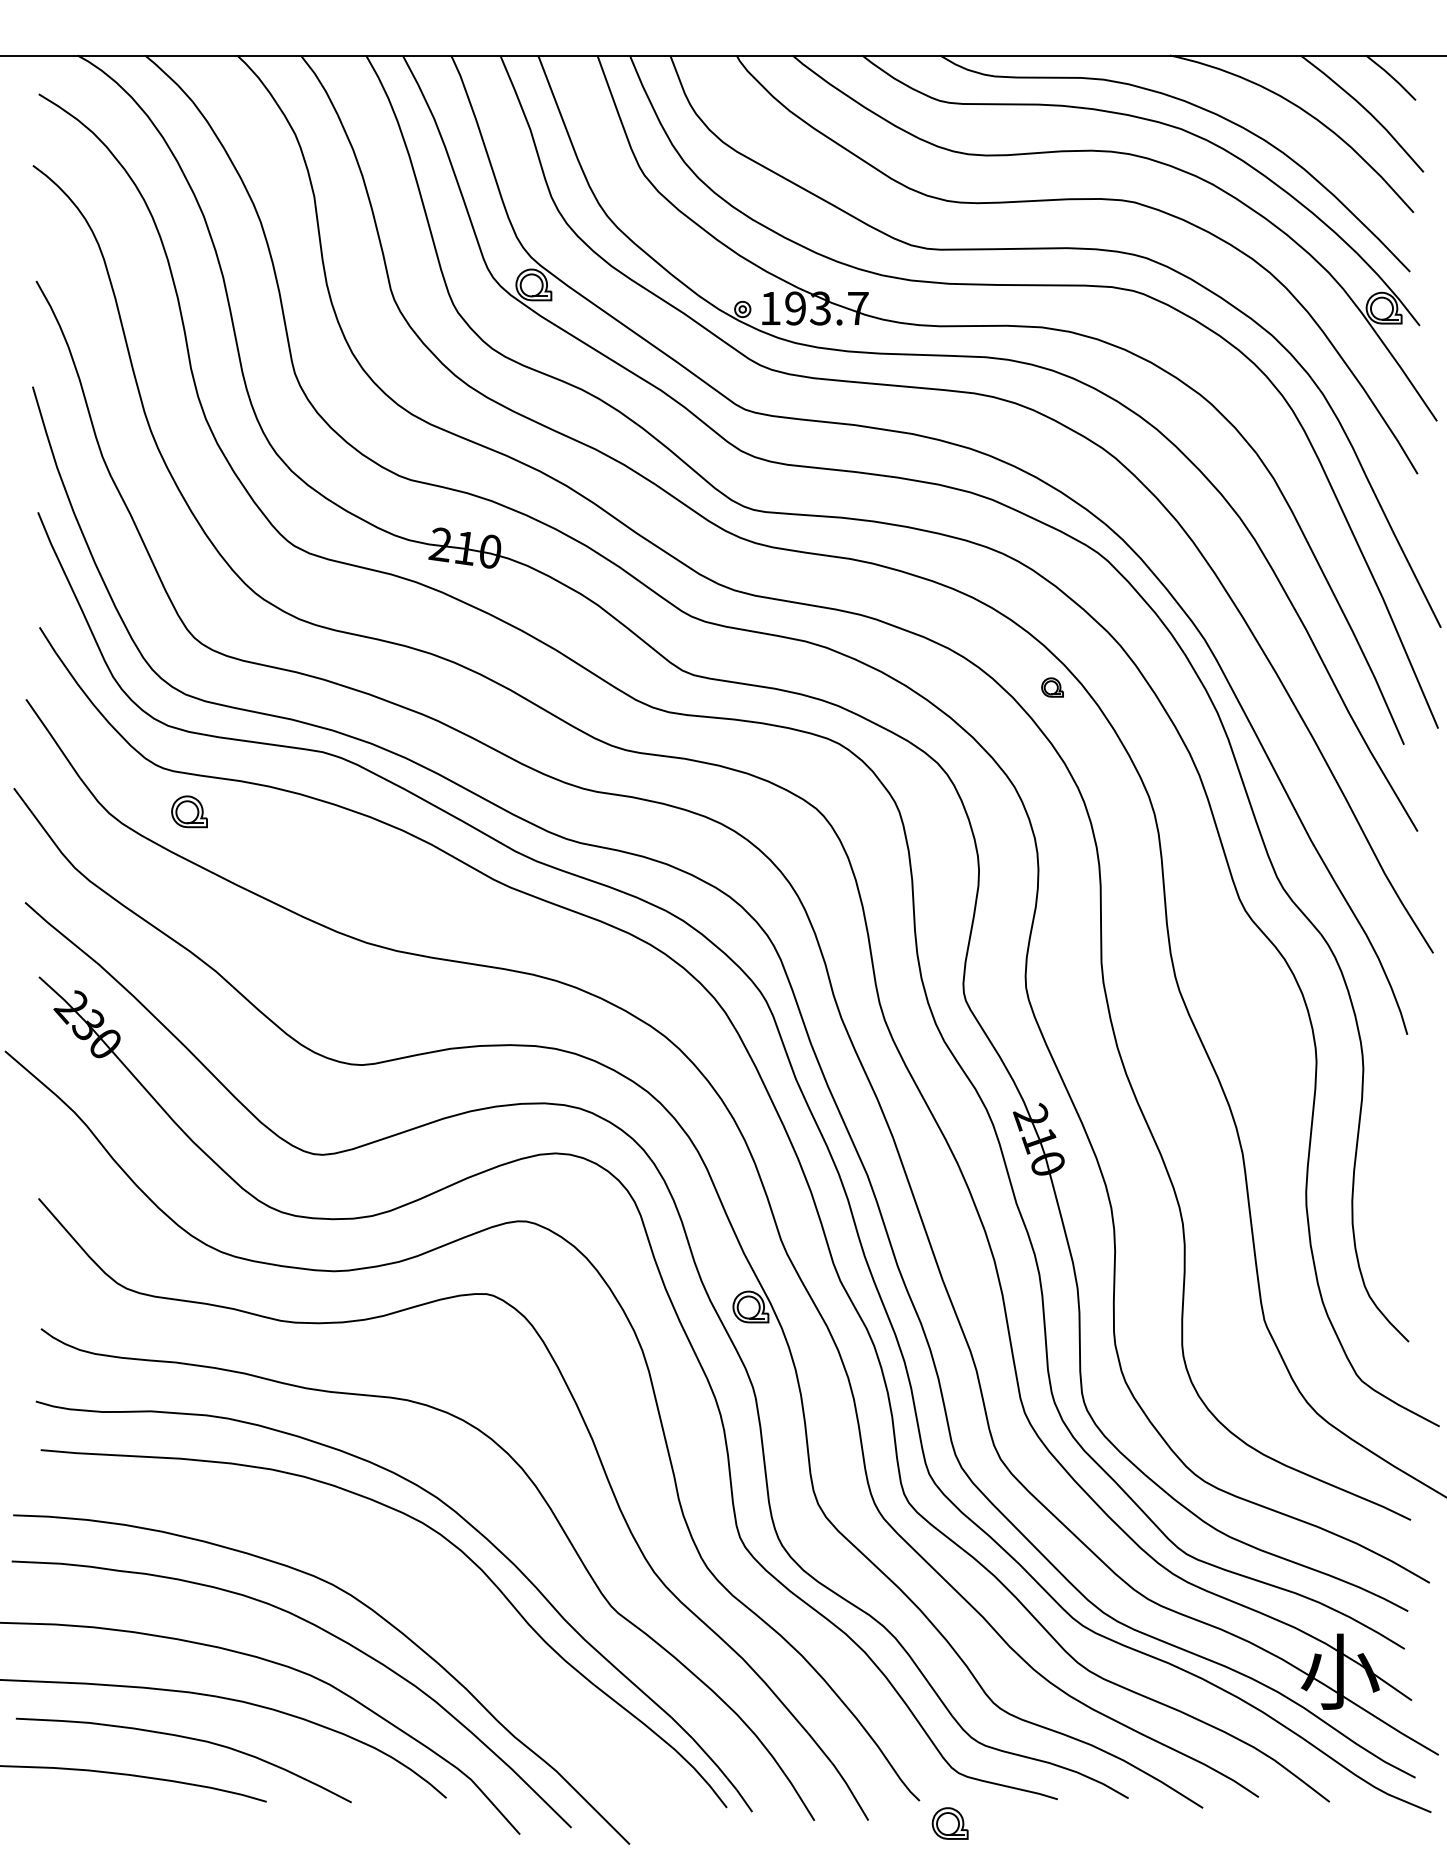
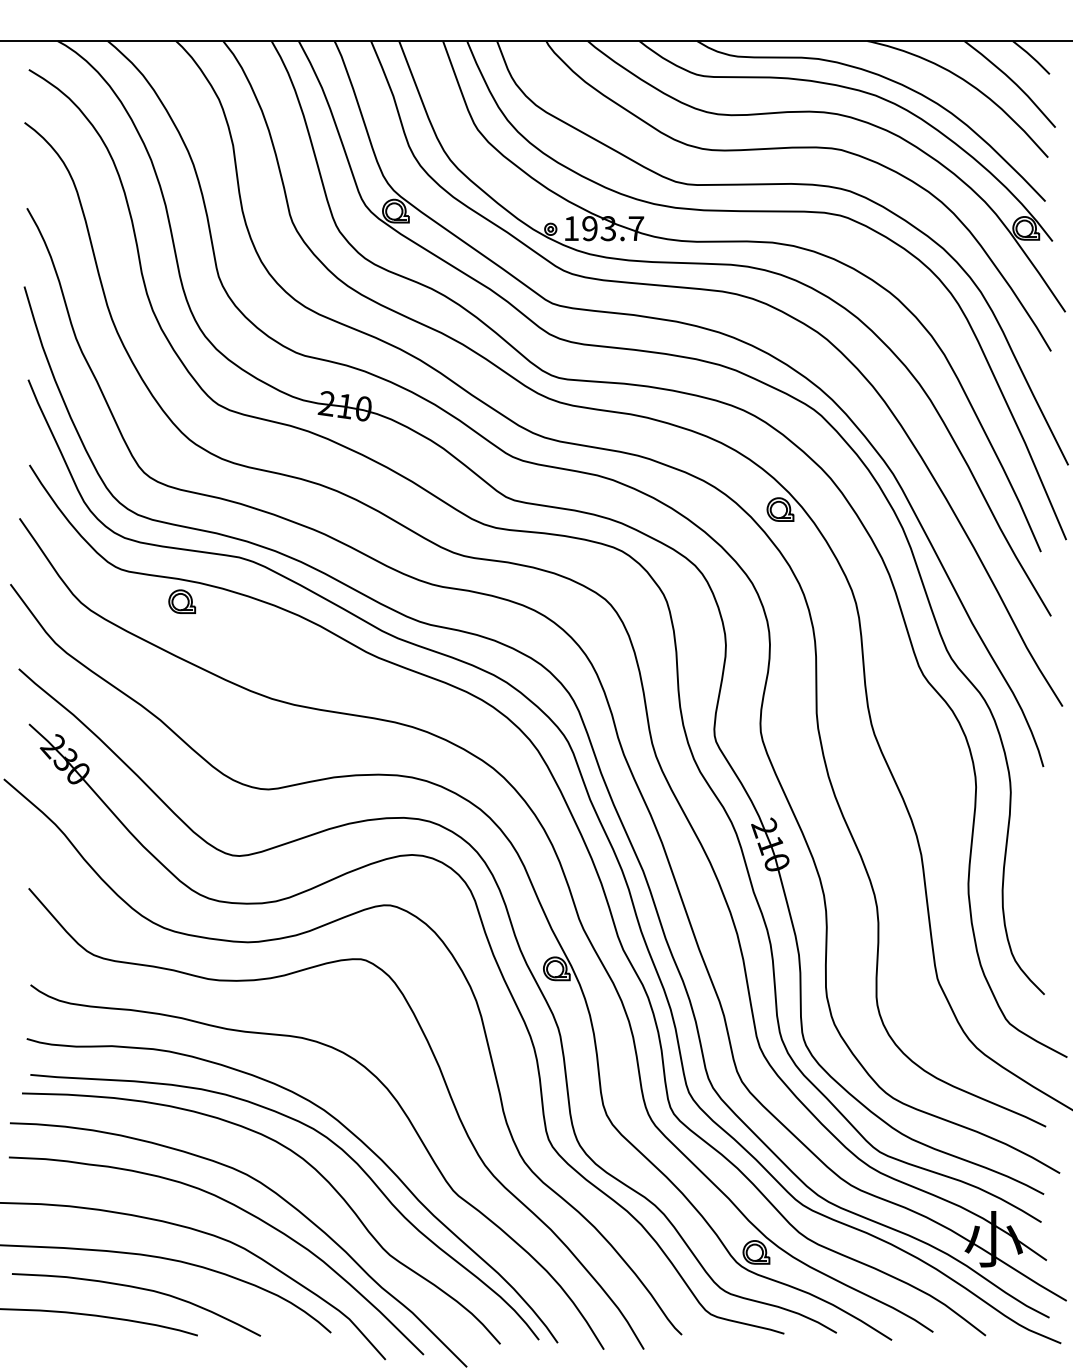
part: (1052, 687) -> (780, 509), size x1.67
part: (189, 811) -> (182, 601), moved
curve: (418, 1573) -> (310, 1166), added
part: (949, 1823) -> (755, 1252), moved

